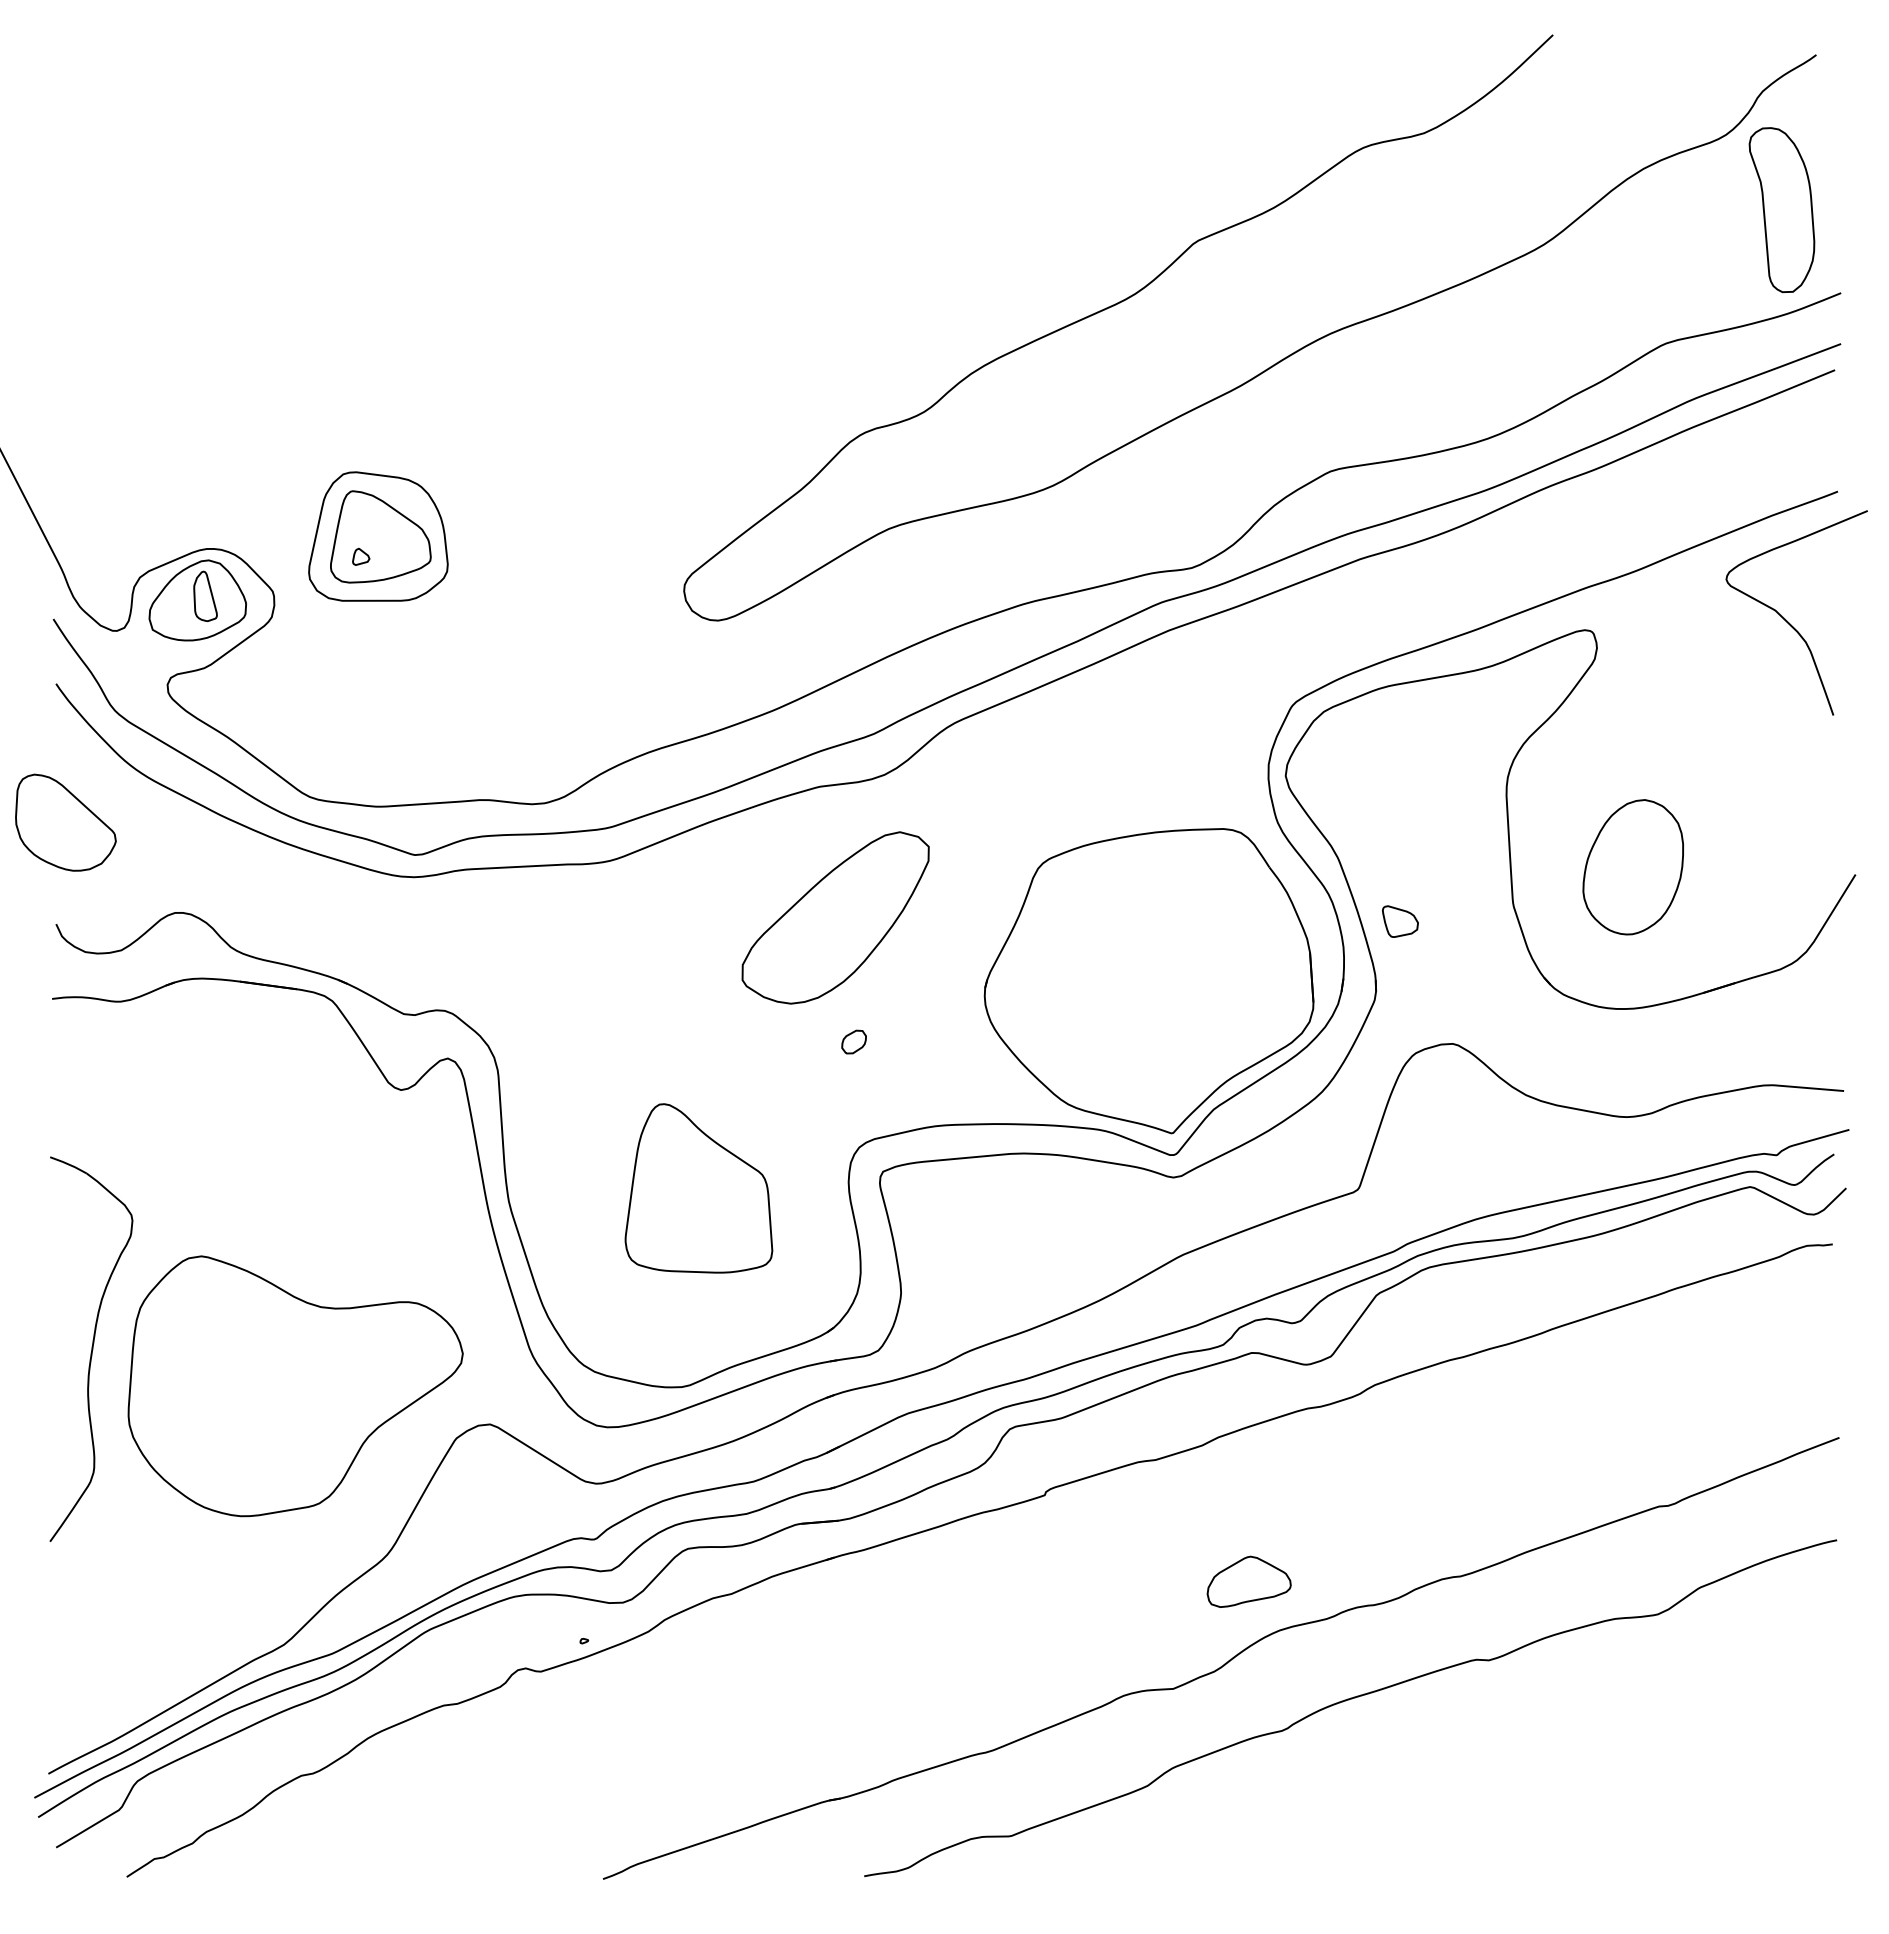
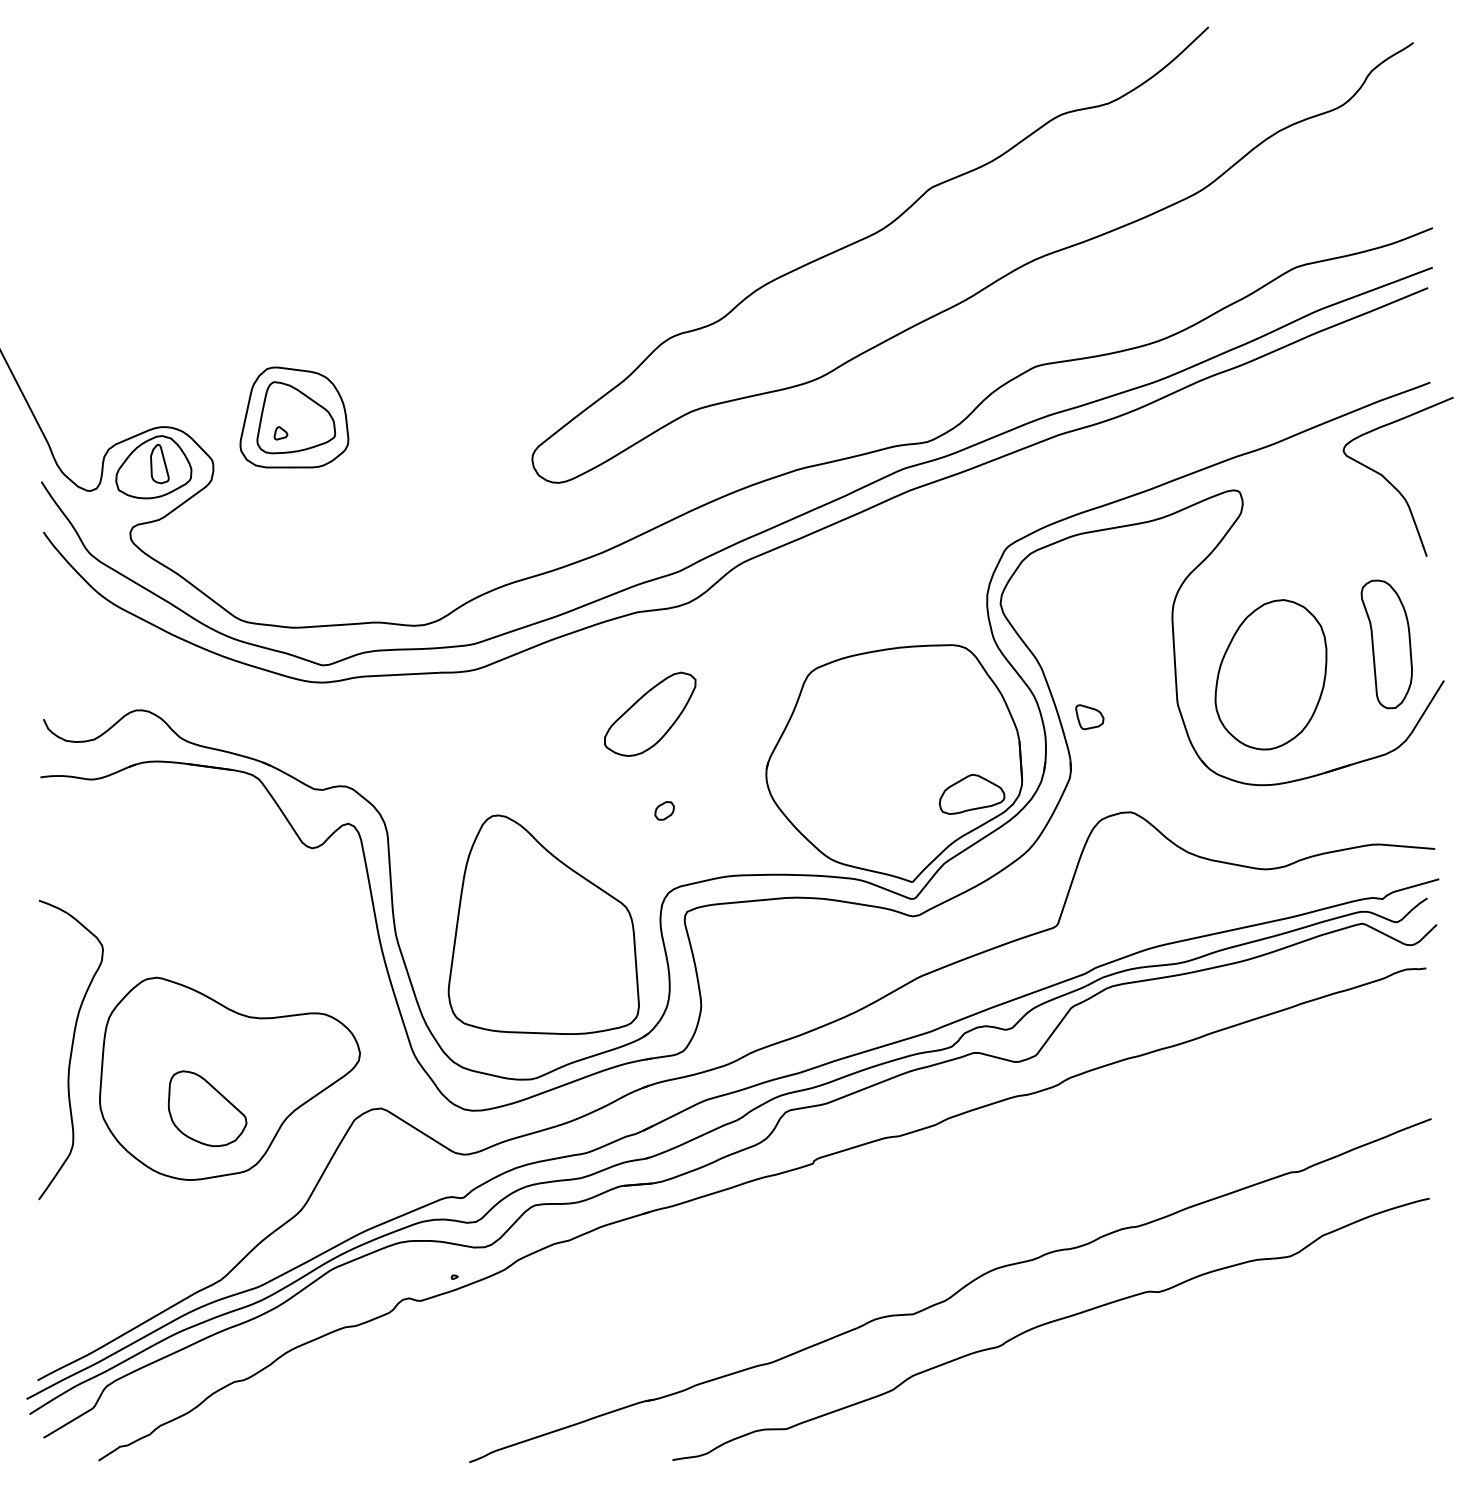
part: (1781, 210) -> (1386, 644), moved
part: (65, 822) -> (207, 1108), moved
part: (1633, 867) -> (1271, 675), size x1.43
part: (835, 917) -> (650, 713), size x0.62
part: (698, 1188) -> (543, 924), size x1.67
part: (1248, 1581) -> (971, 794), moved

